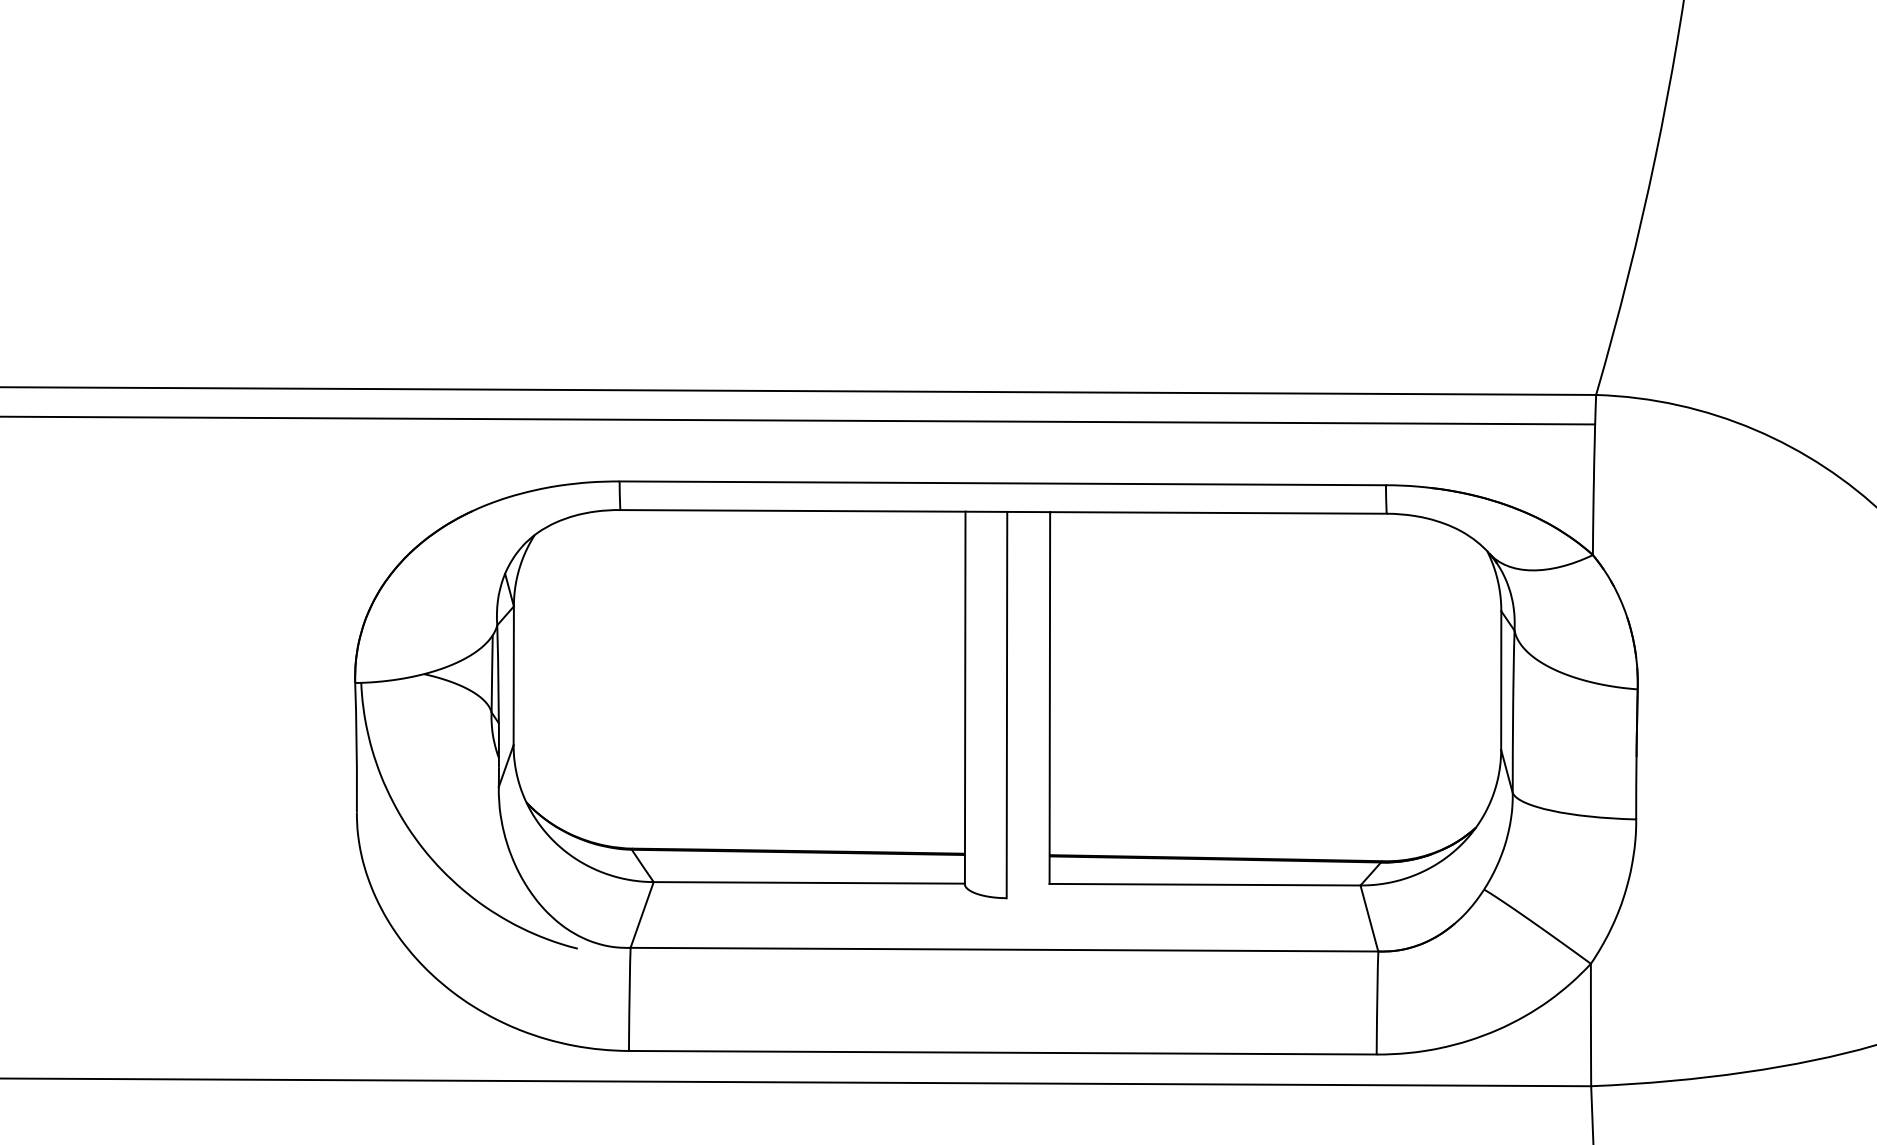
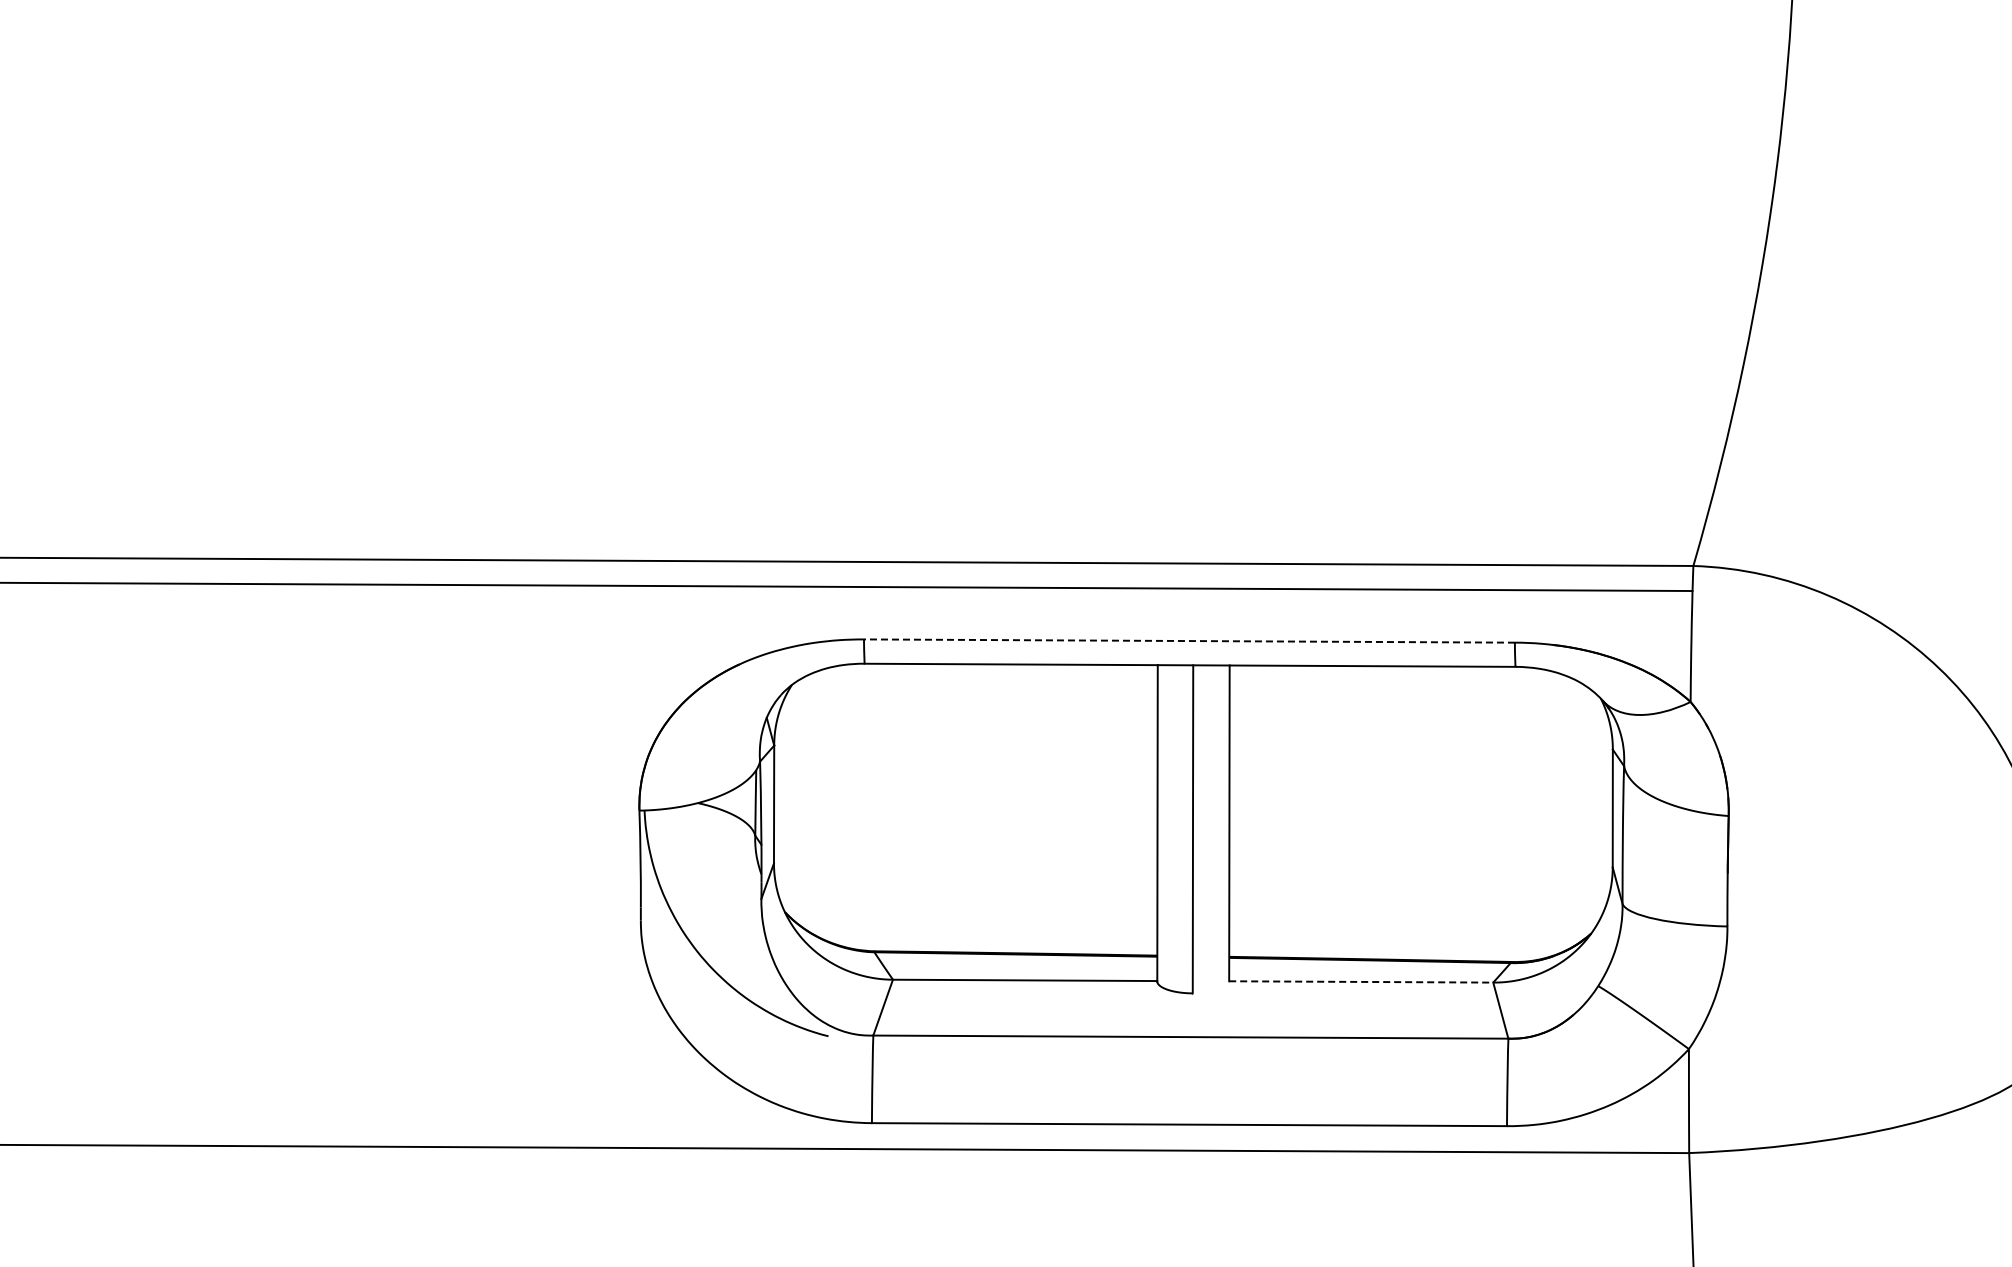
line: (1001, 483) -> (1188, 641), solid -> dashed
line: (1205, 884) -> (1361, 981), solid -> dashed

